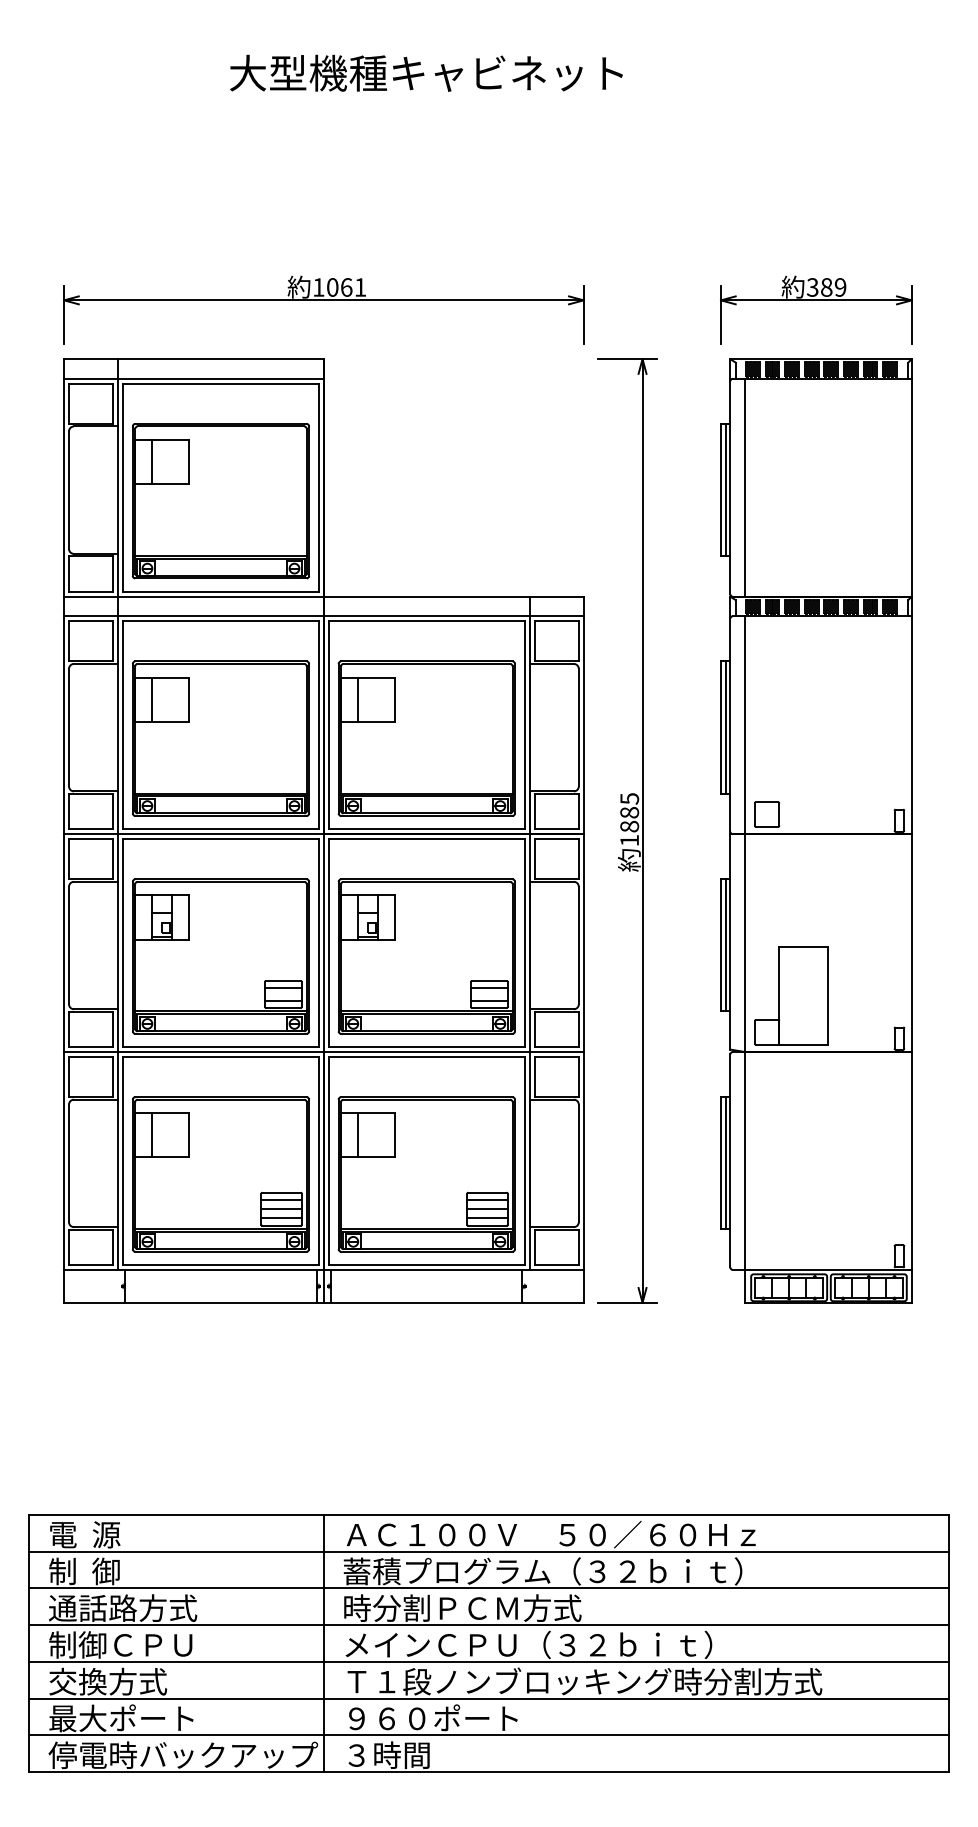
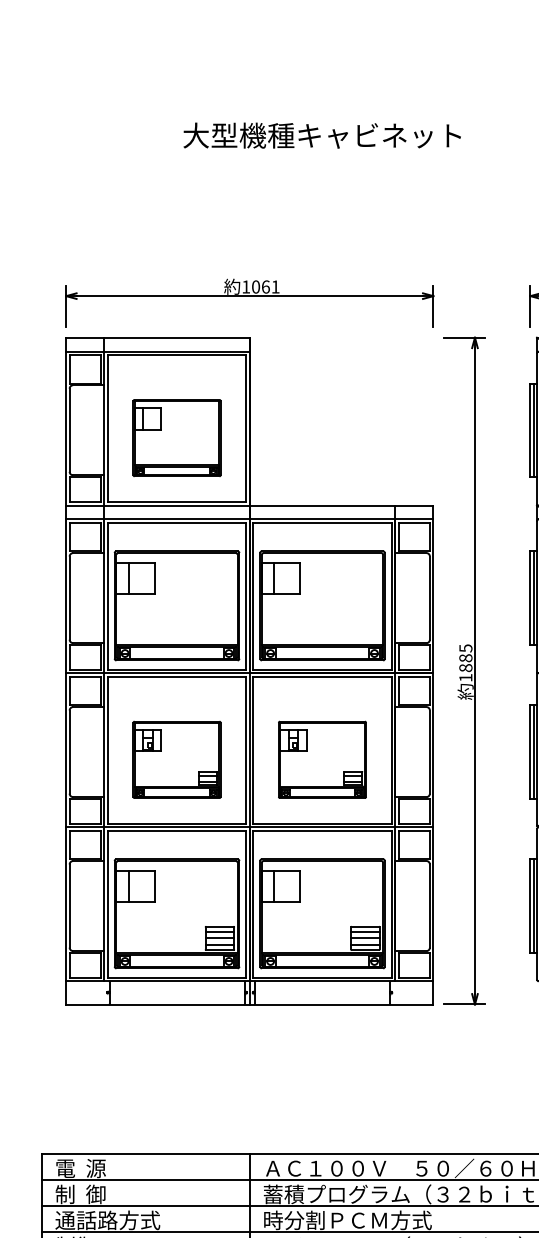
part: (220, 501) -> (176, 438), size x0.7
part: (220, 956) -> (176, 759), size x0.7
part: (426, 956) -> (322, 759), size x0.7

